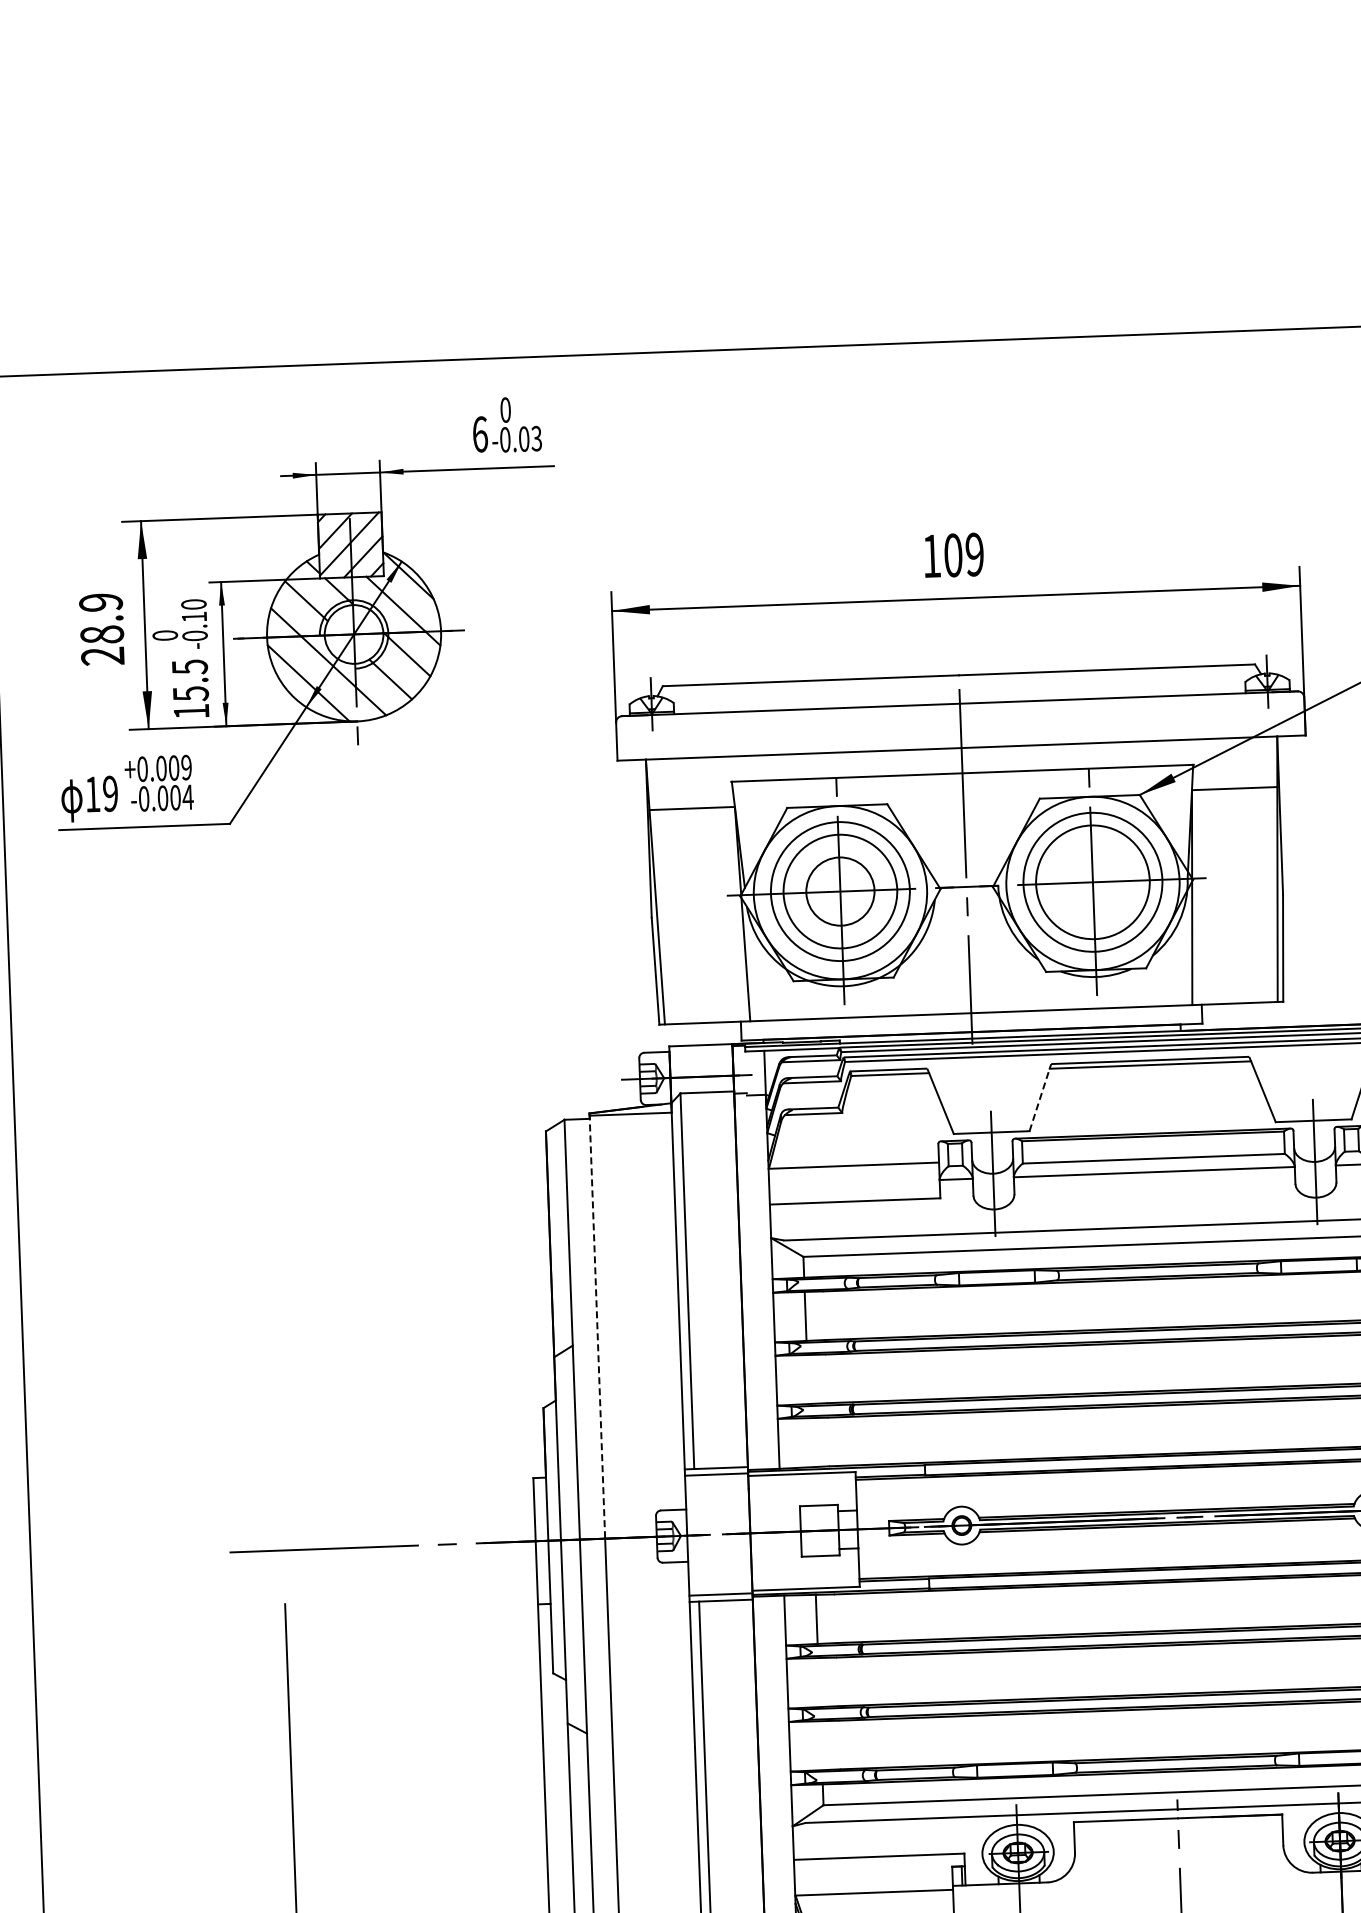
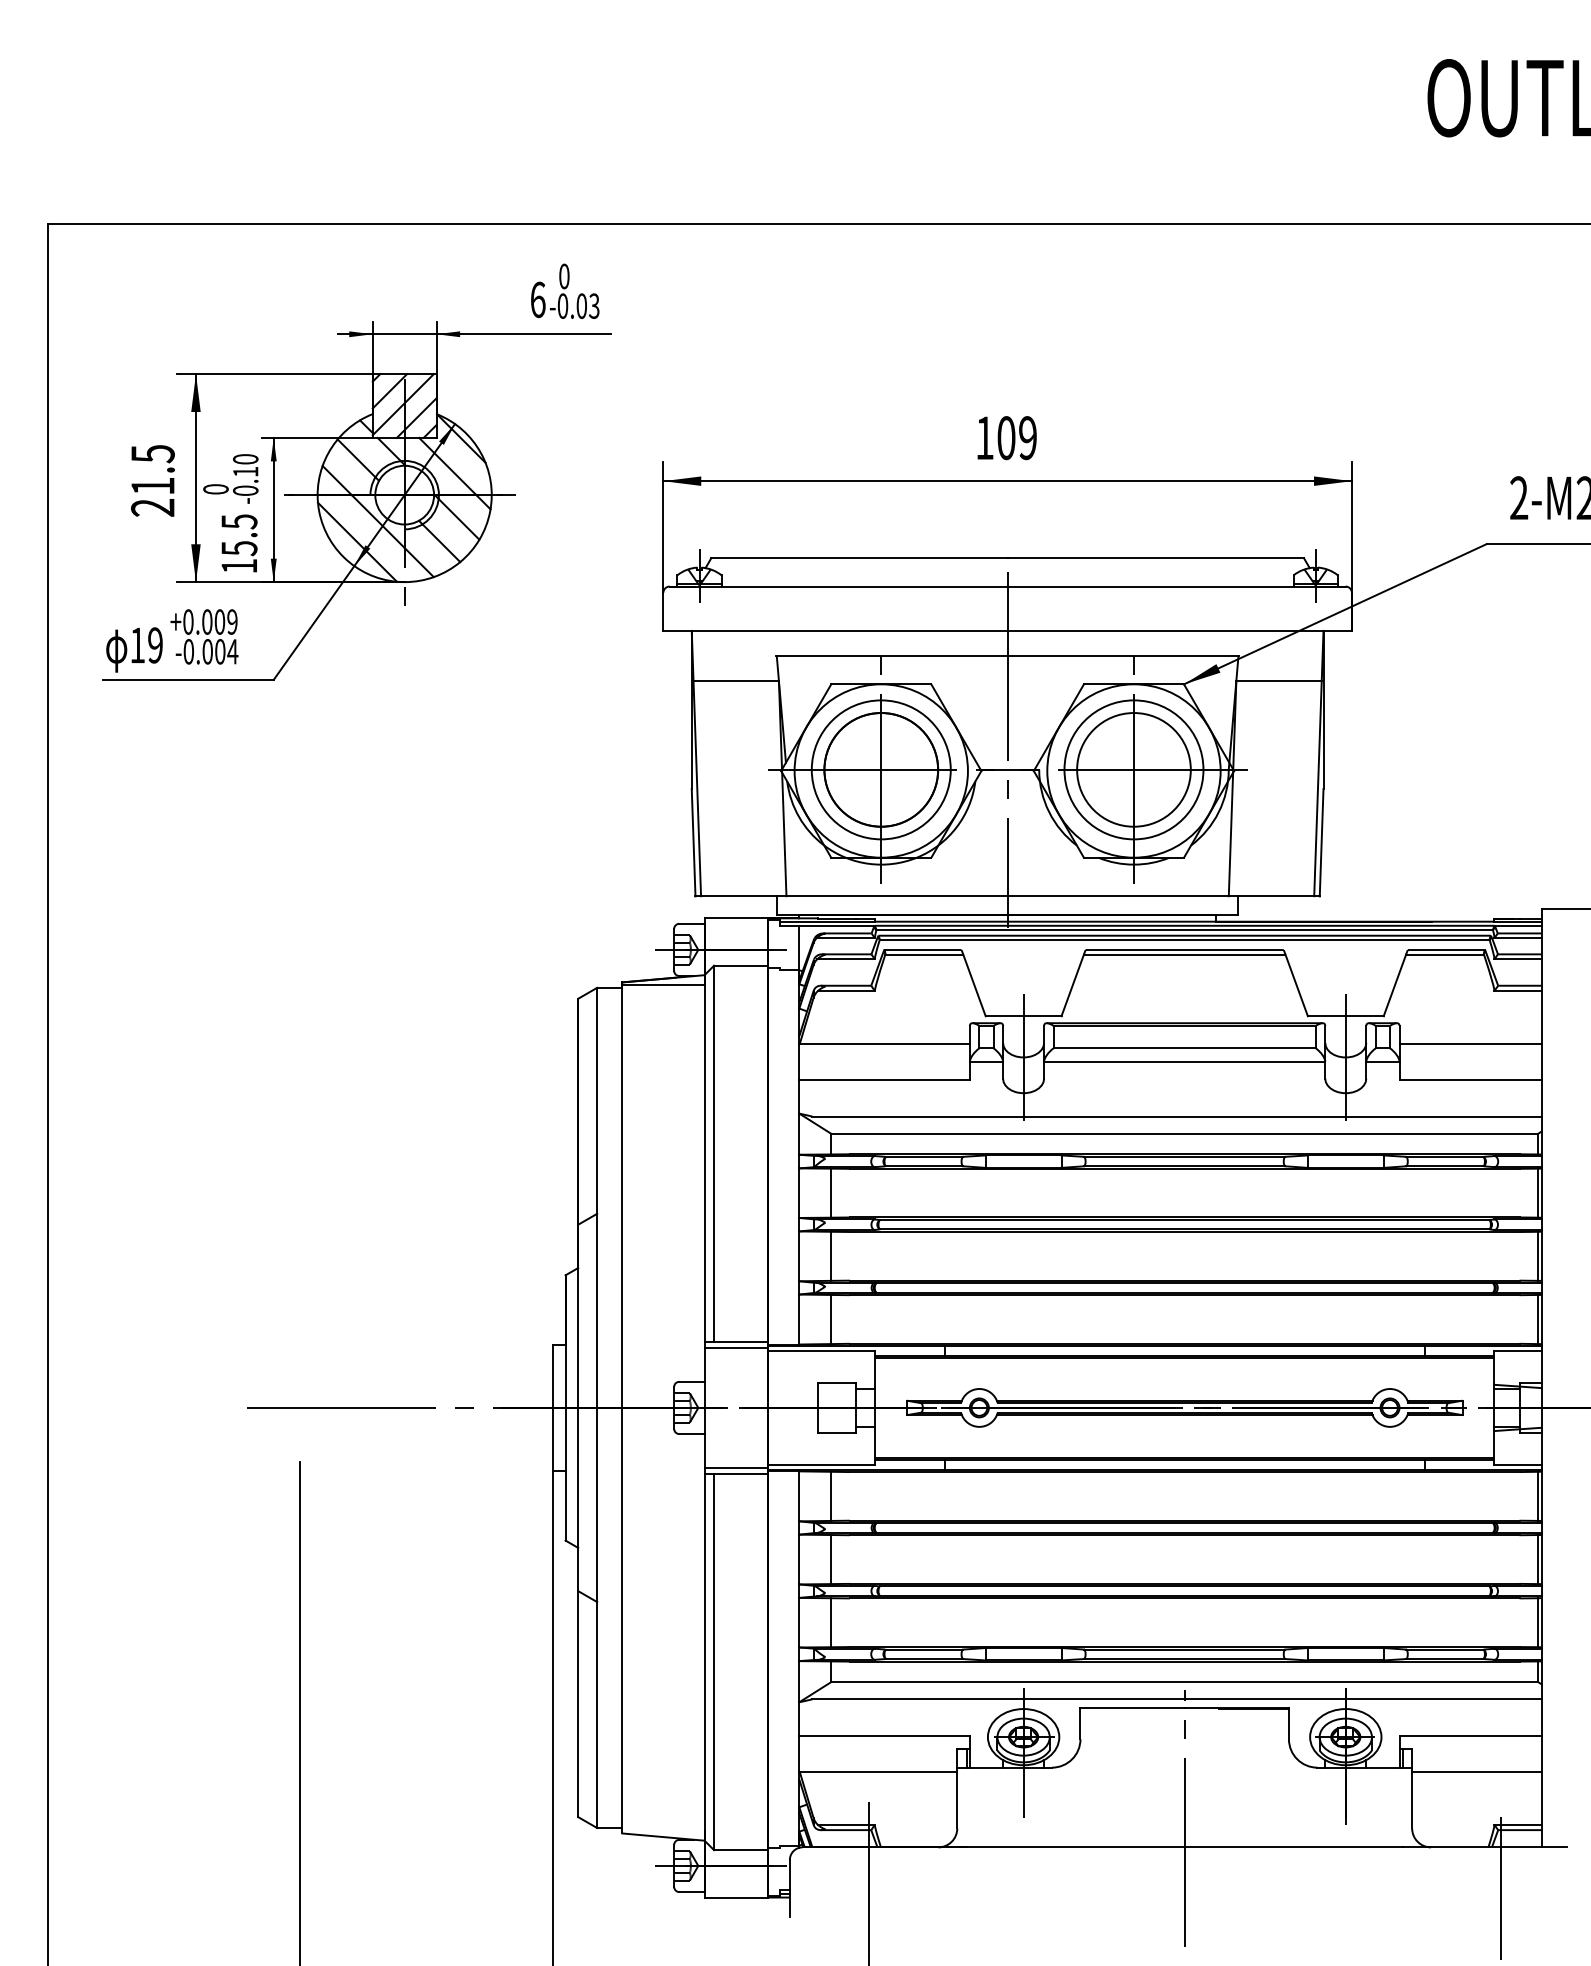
text: (101, 619) -> (152, 470), 28.9 -> 21.5
circle: (840, 891) -> (881, 769), size x1.67
line: (1039, 1100) -> (1072, 985), dashed -> solid
line: (597, 1326) -> (622, 1195), dashed -> solid
line: (807, 1379) -> (830, 1256), added
line: (809, 1442) -> (830, 1319), added
line: (818, 1682) -> (830, 1559), added
line: (820, 1745) -> (830, 1622), added

